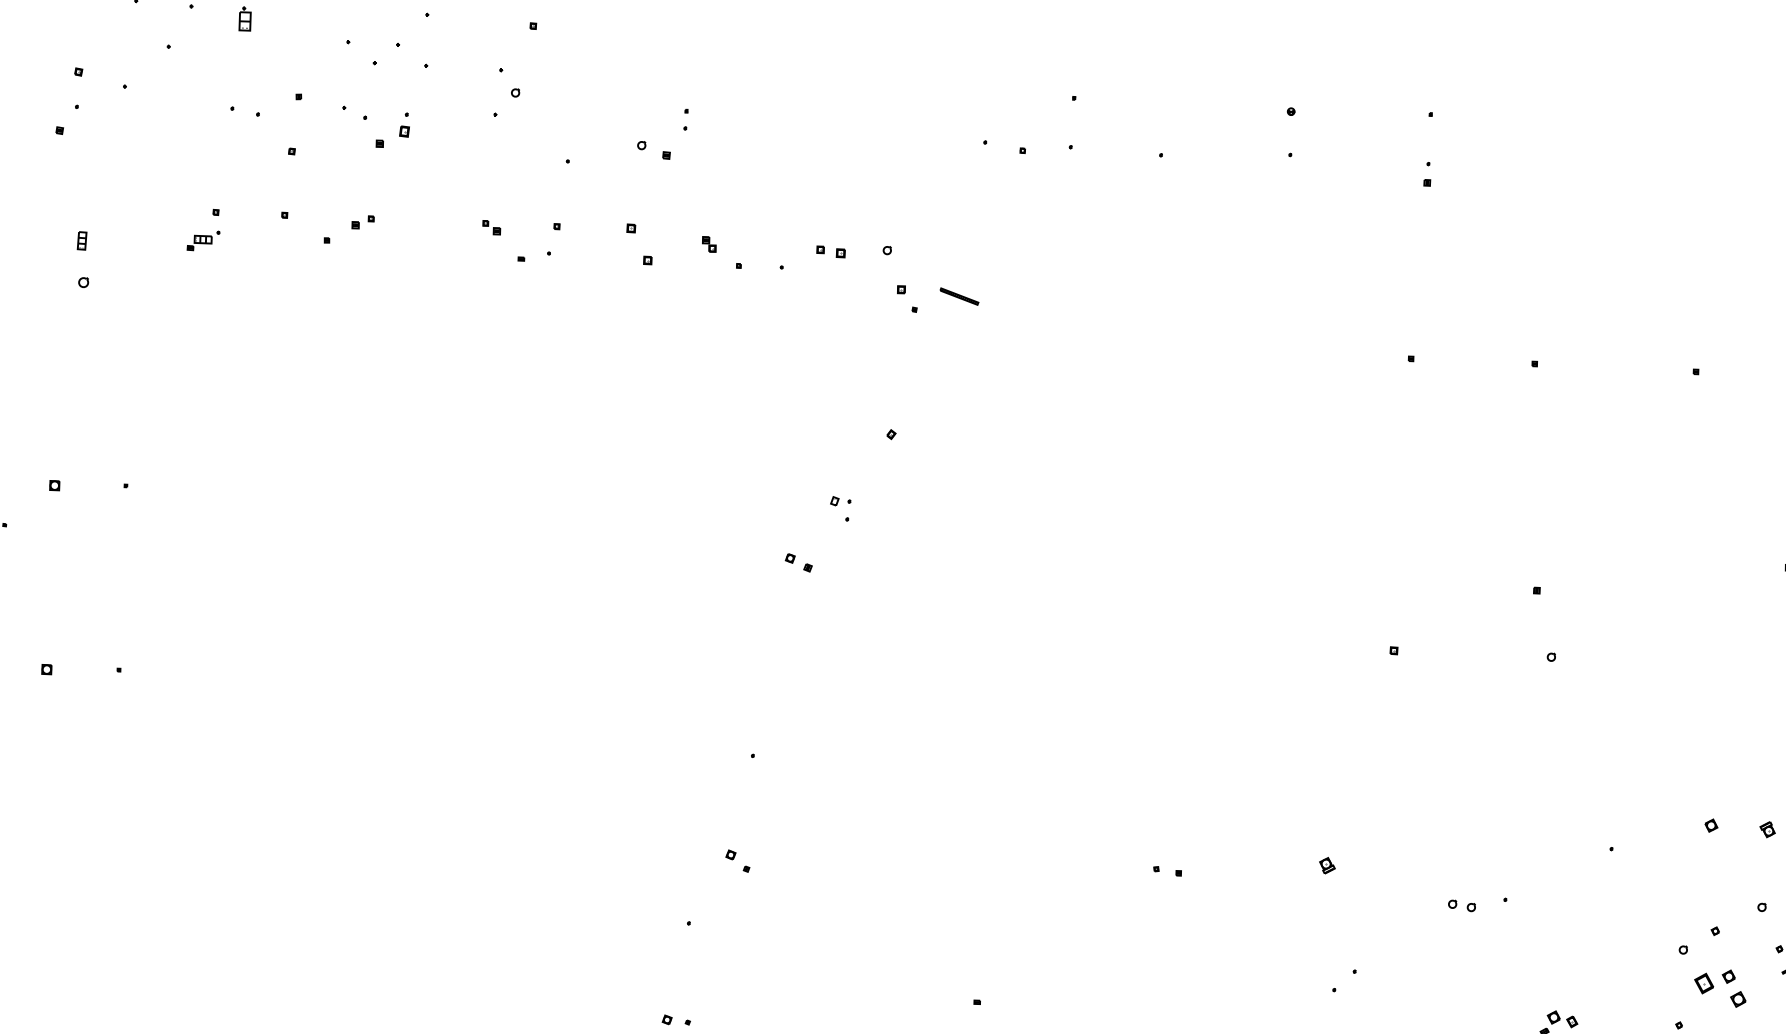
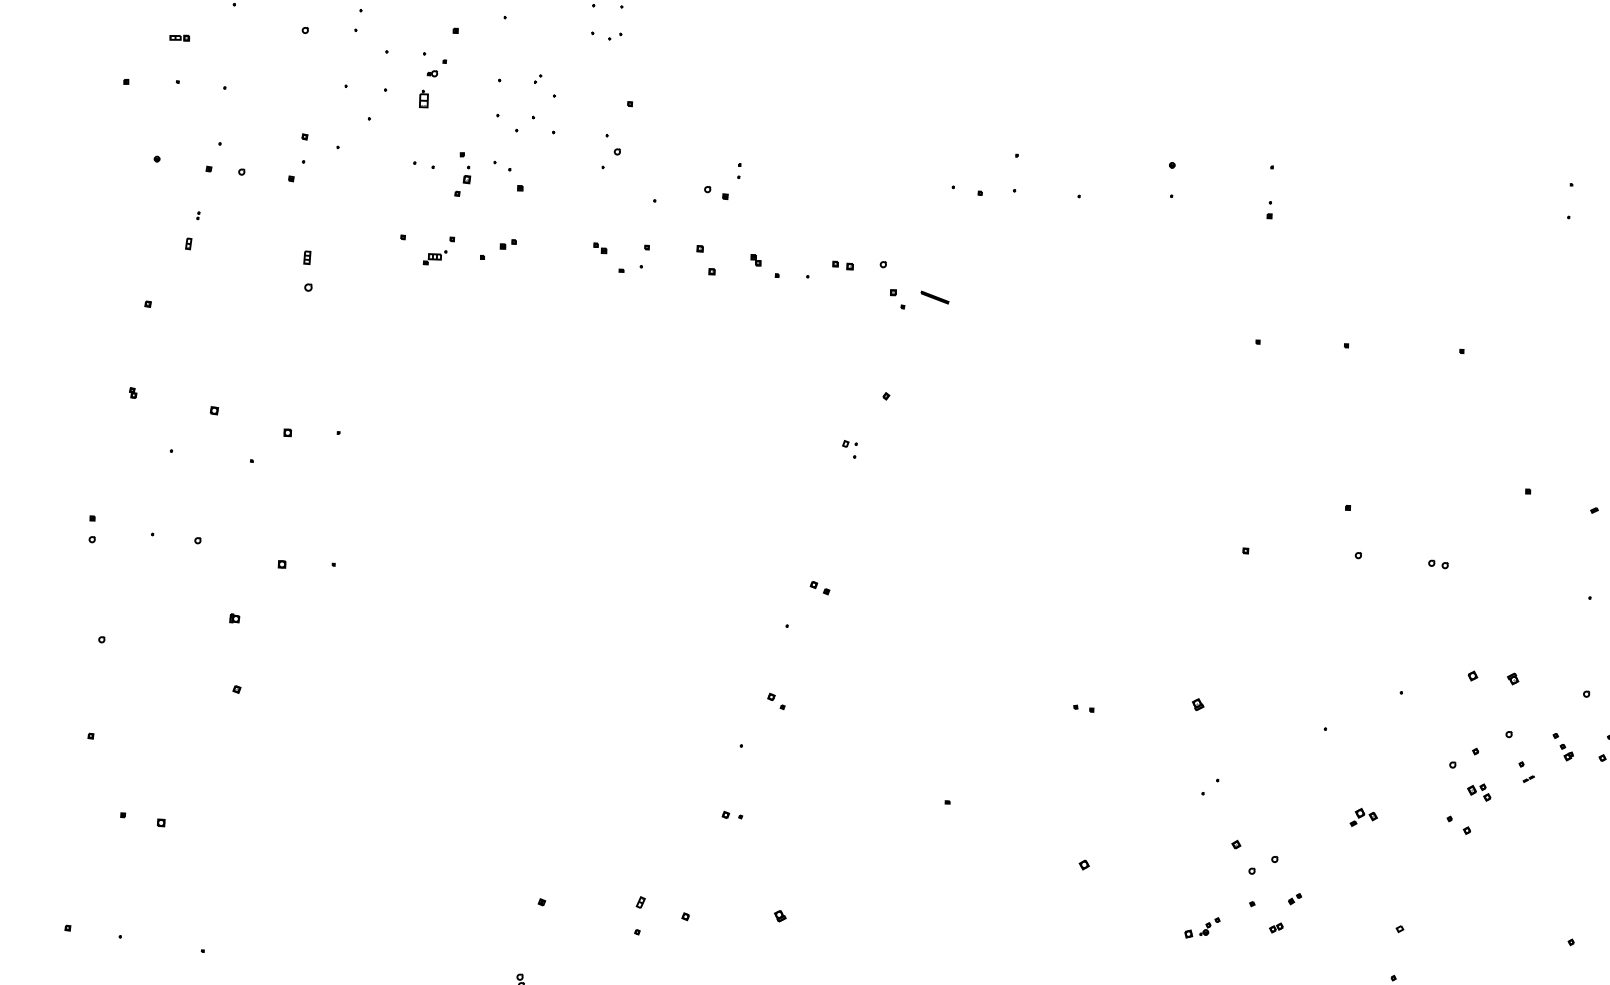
part: (403, 124) -> (466, 174), moved
part: (202, 240) -> (434, 257), moved
part: (798, 563) -> (819, 588), moved
part: (1462, 905) -> (1438, 564), moved
part: (1720, 988) -> (1479, 792), size x0.62

